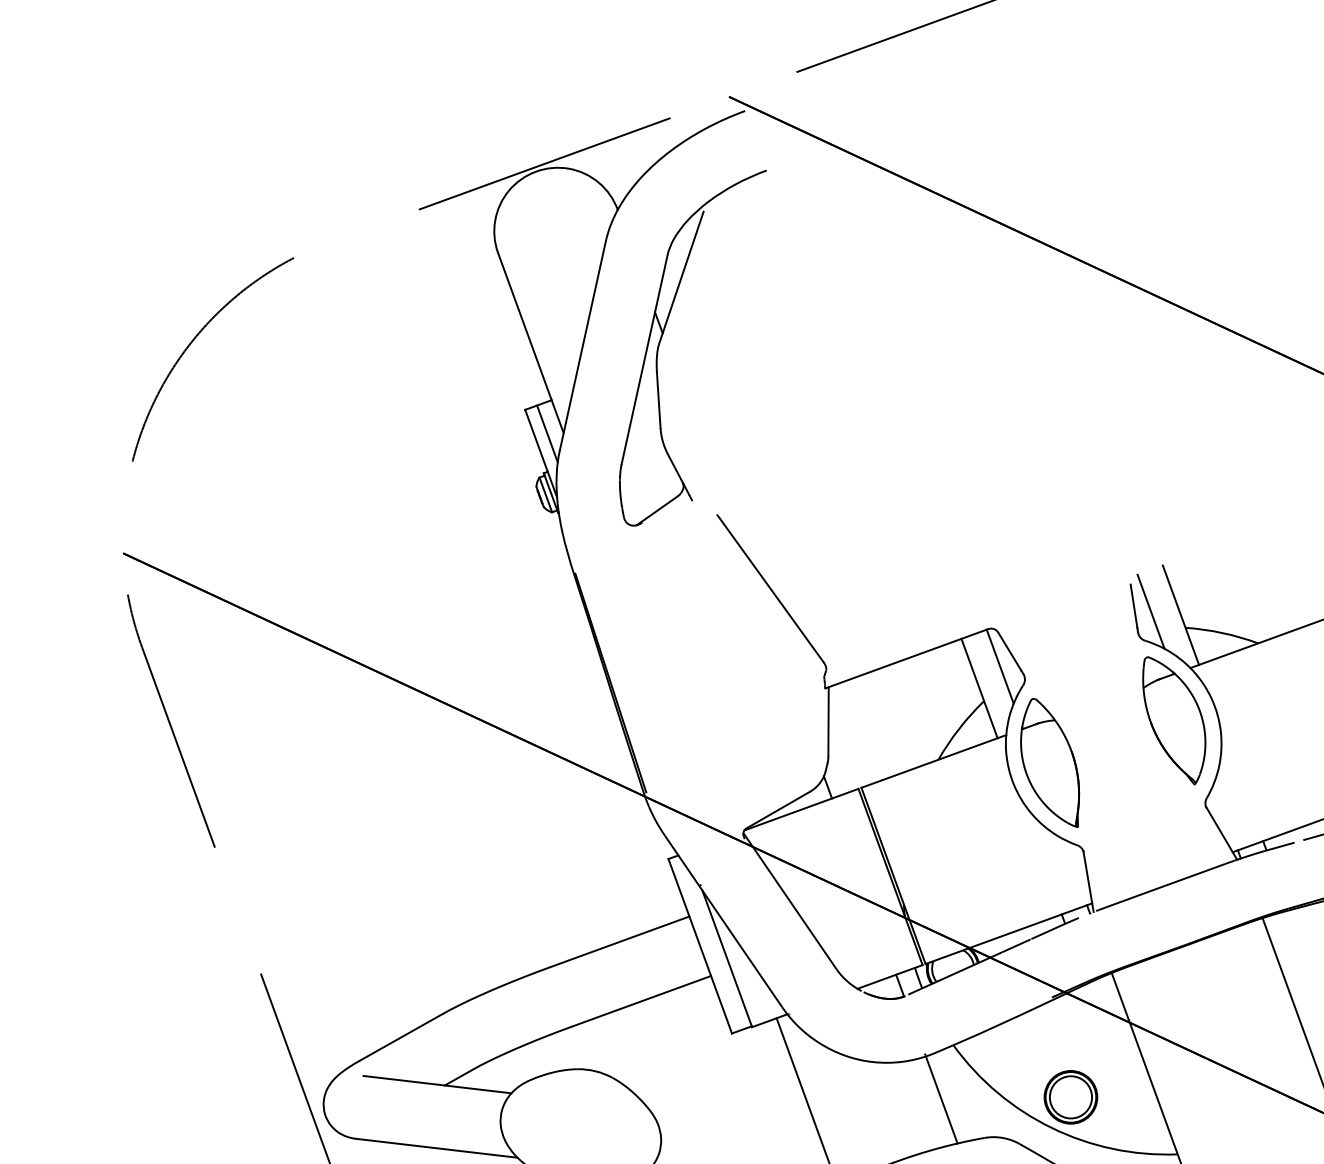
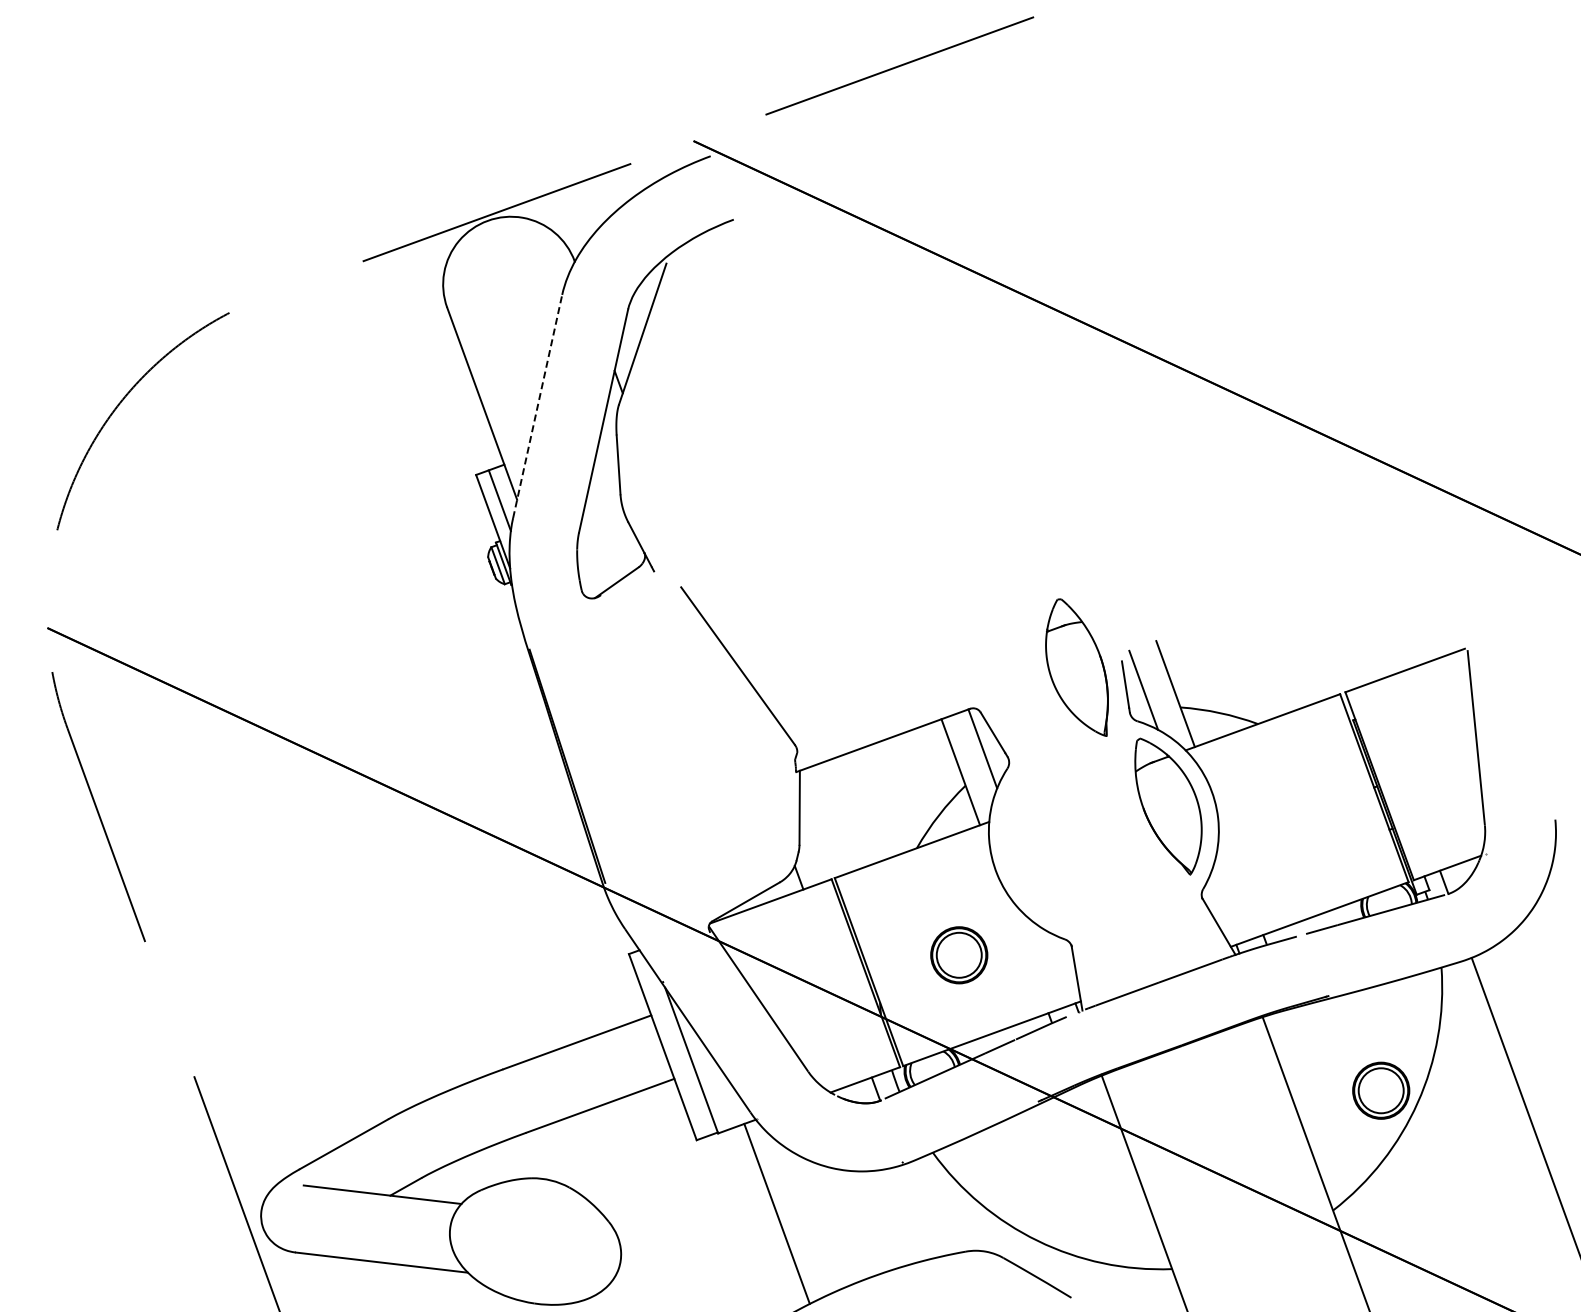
line: (582, 345) -> (537, 406), solid -> dashed
part: (1049, 762) -> (1076, 667), moved
part: (1071, 1097) -> (959, 955), moved
line: (941, 1099) -> (920, 1210), removed

